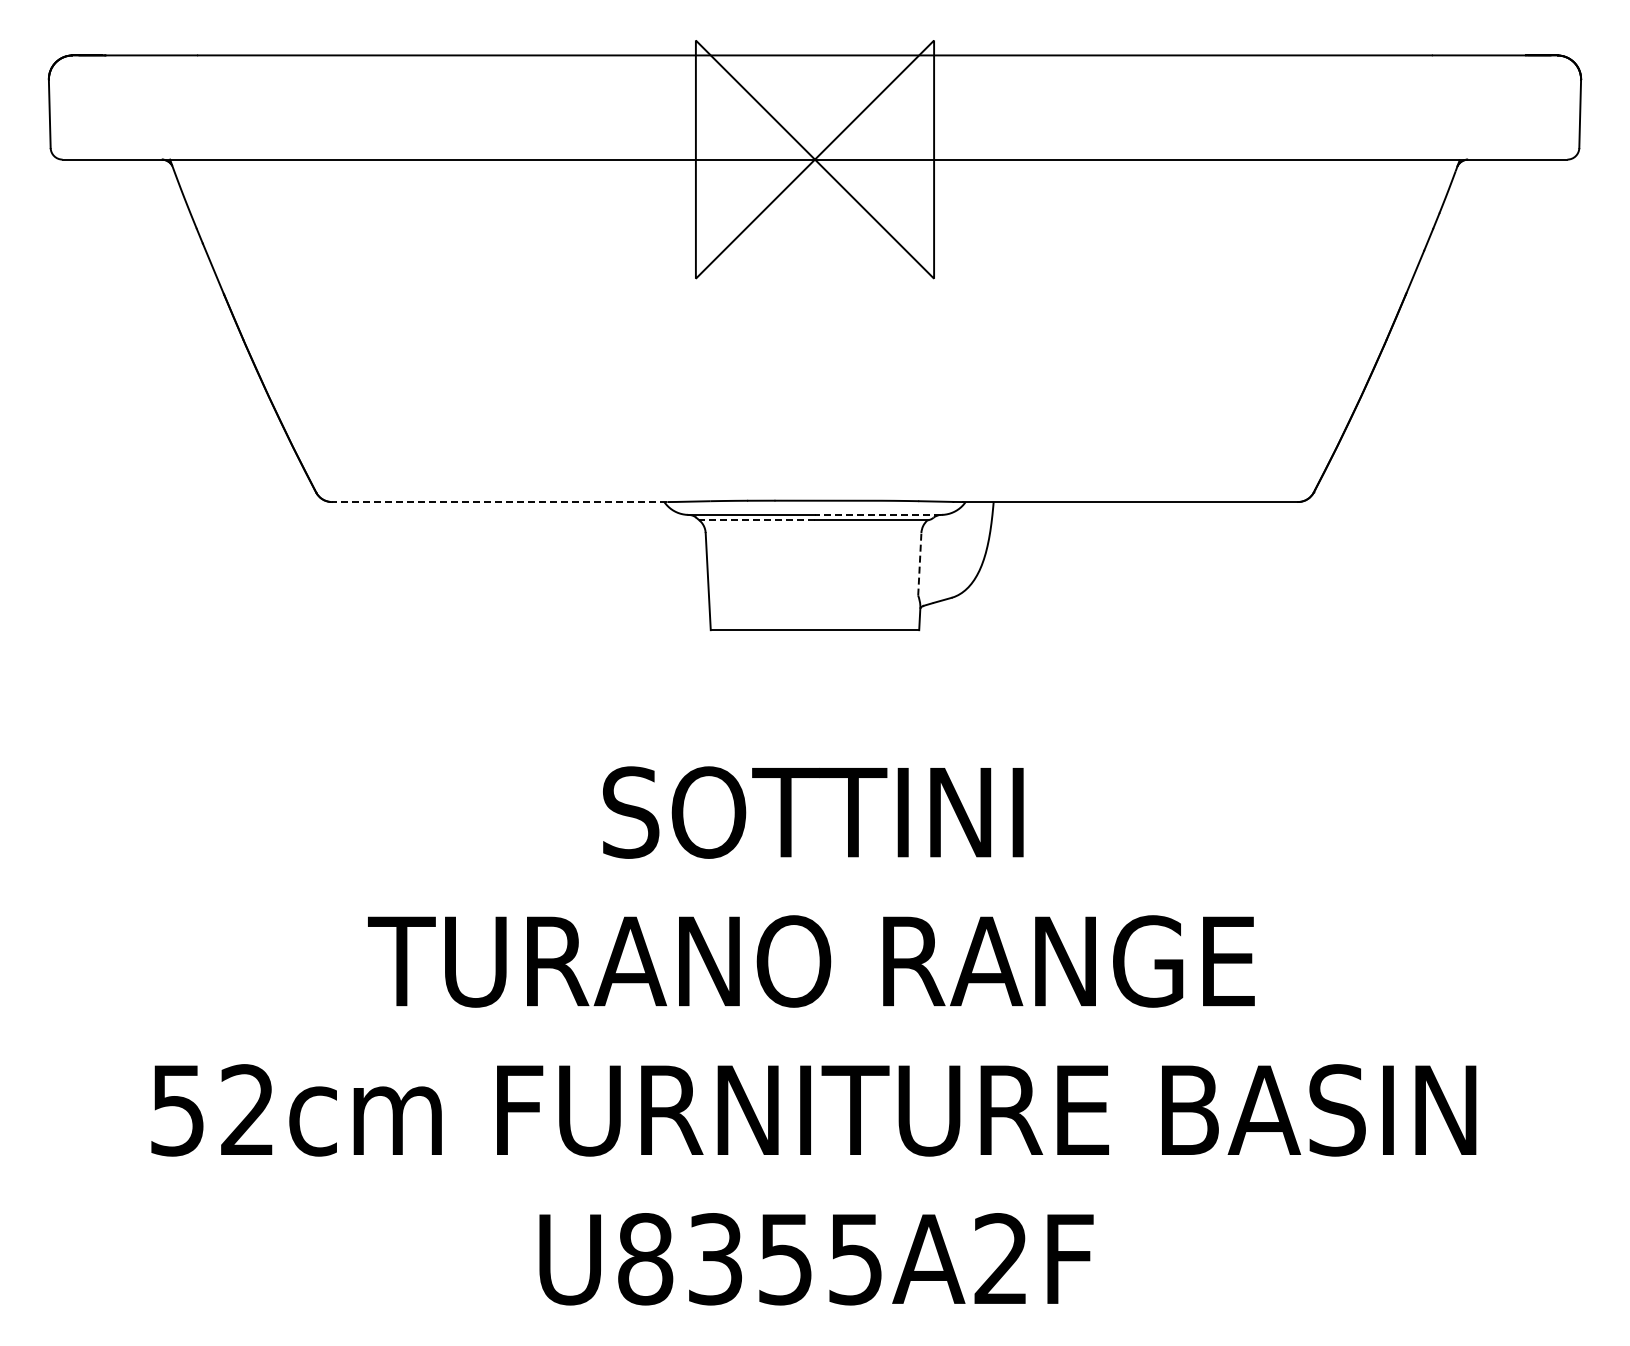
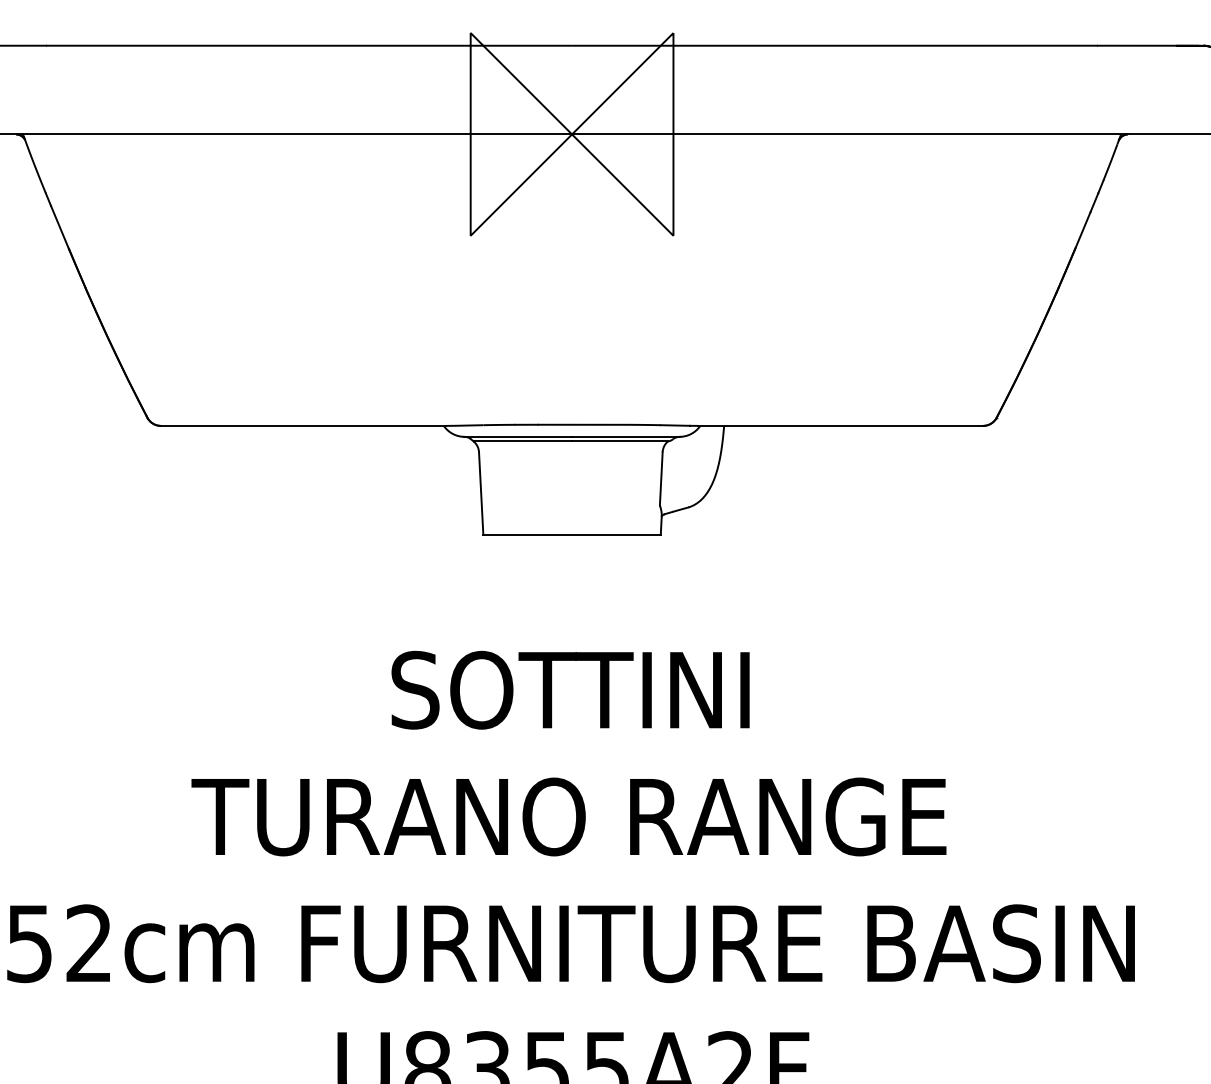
line: (499, 502) -> (303, 426), dashed -> solid
line: (877, 514) -> (625, 436), dashed -> solid
line: (757, 520) -> (523, 441), dashed -> solid
line: (919, 563) -> (661, 478), dashed -> solid

